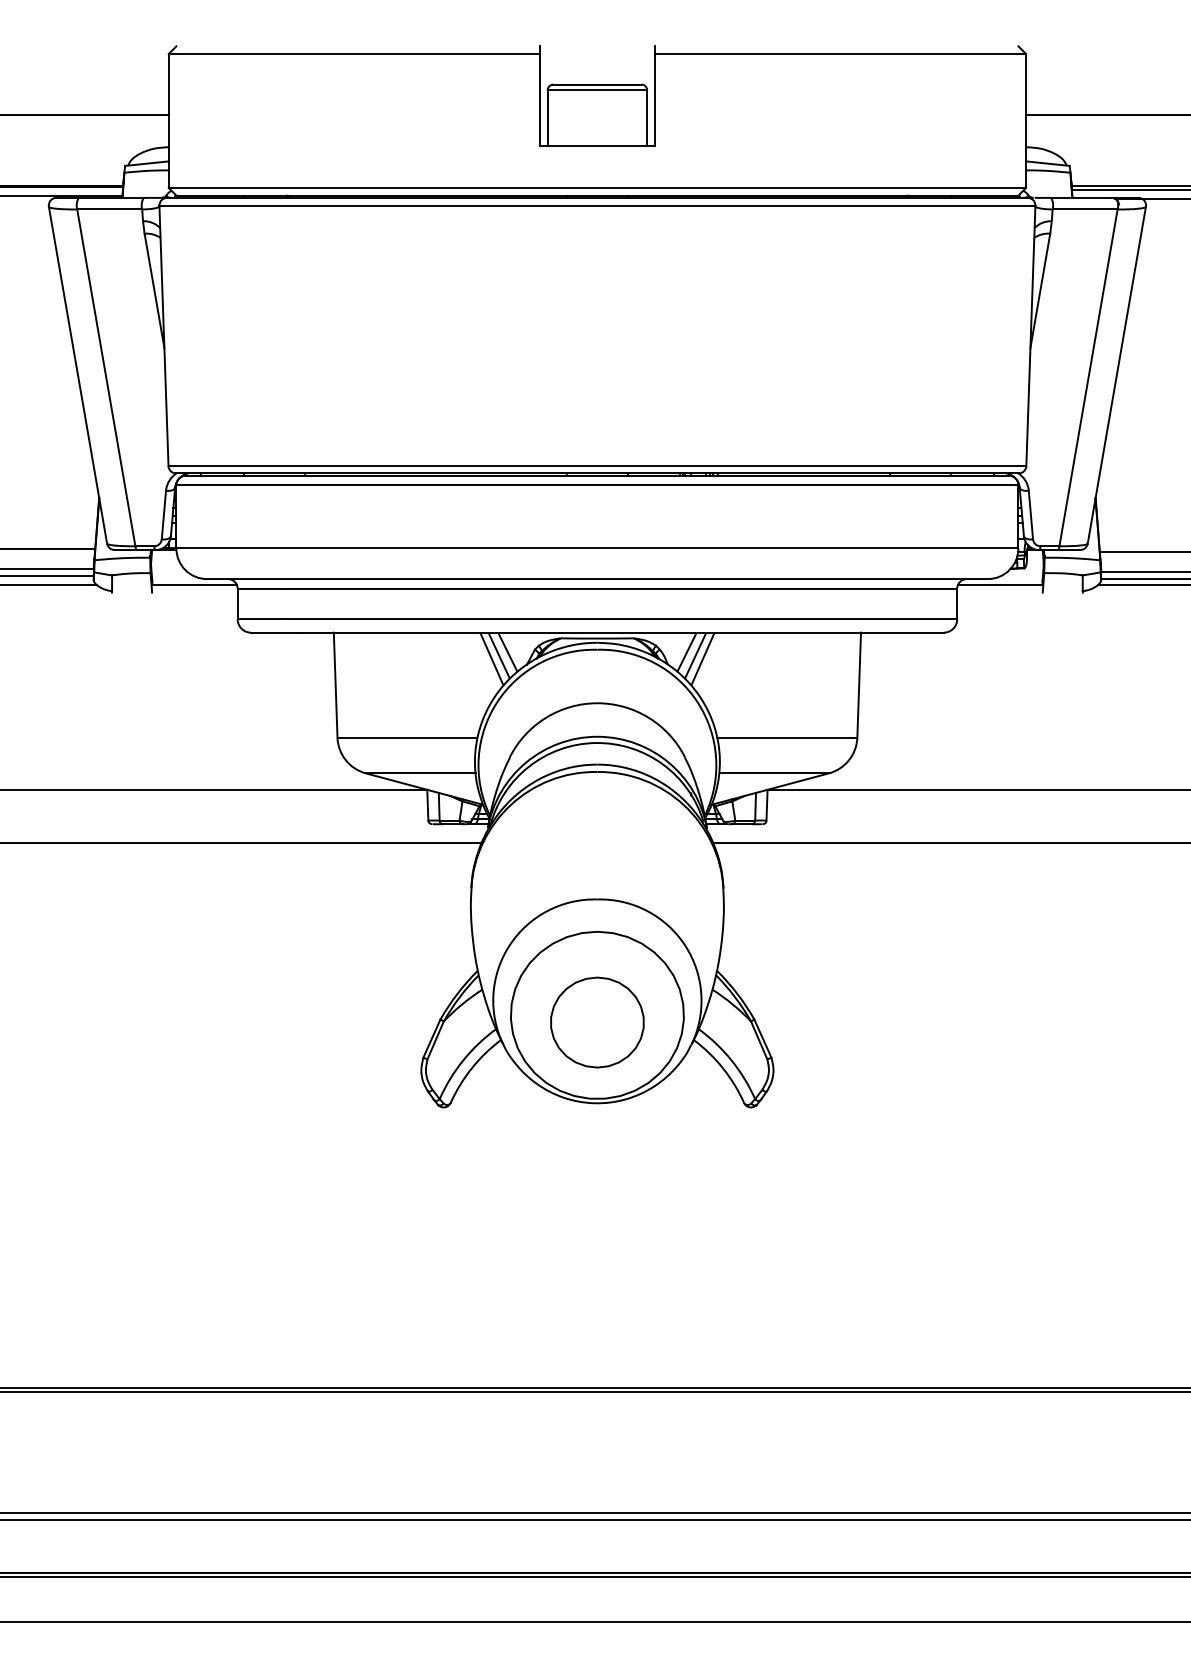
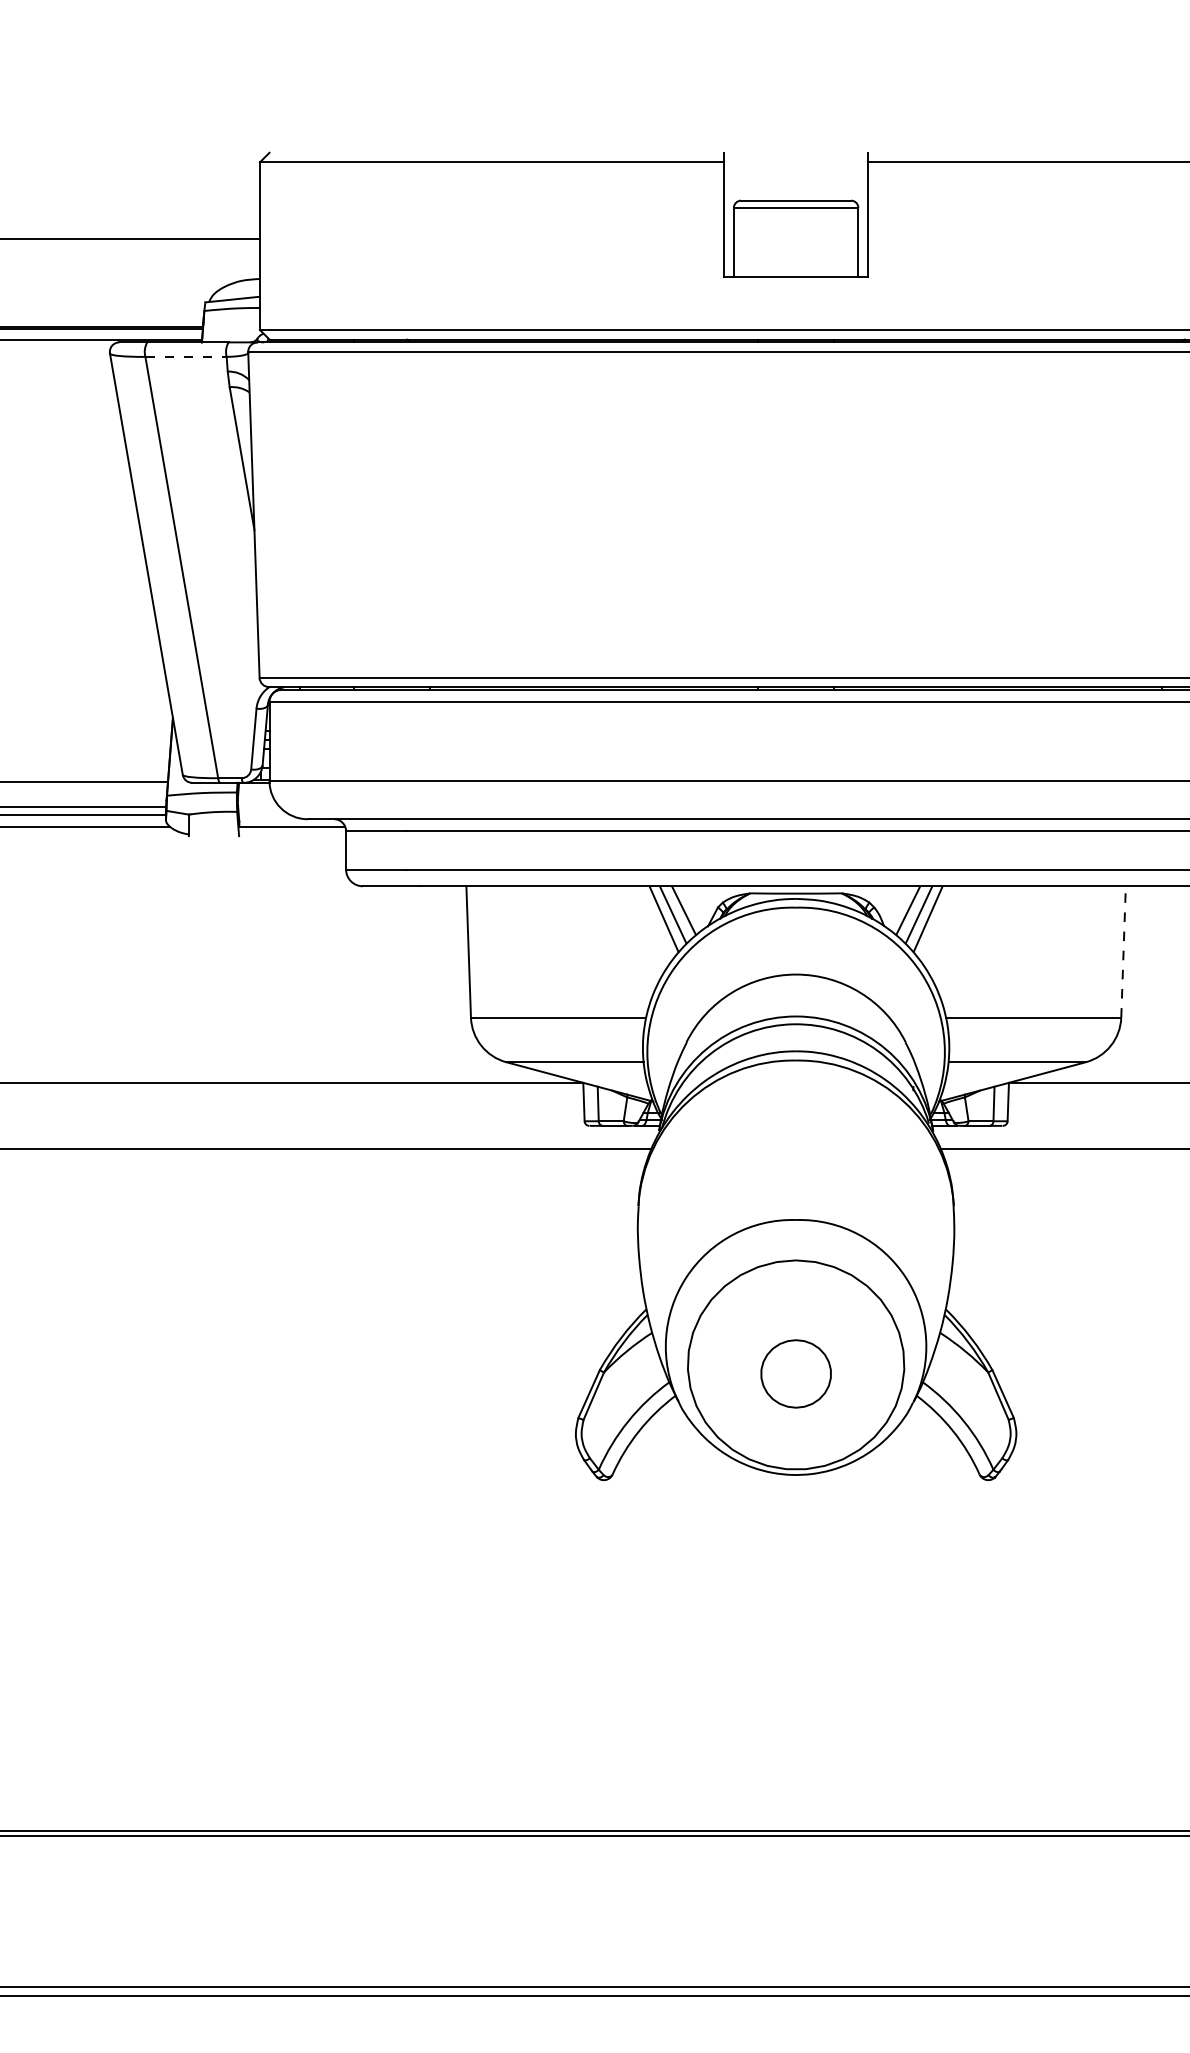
line: (110, 209) -> (187, 356), solid -> dashed
line: (859, 685) -> (1123, 952), solid -> dashed
part: (597, 1022) -> (796, 1373), size x0.6

